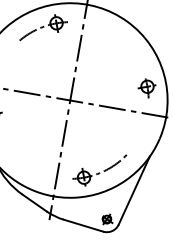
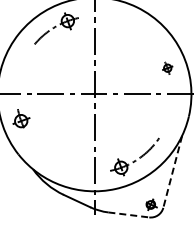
part: (146, 87) -> (167, 68), size x0.6
line: (133, 191) -> (172, 172), solid -> dashed
line: (83, 225) -> (128, 214), solid -> dashed

